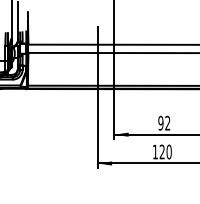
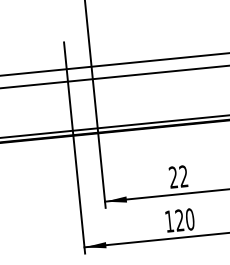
text: (160, 123) -> (172, 177), 92 -> 22

